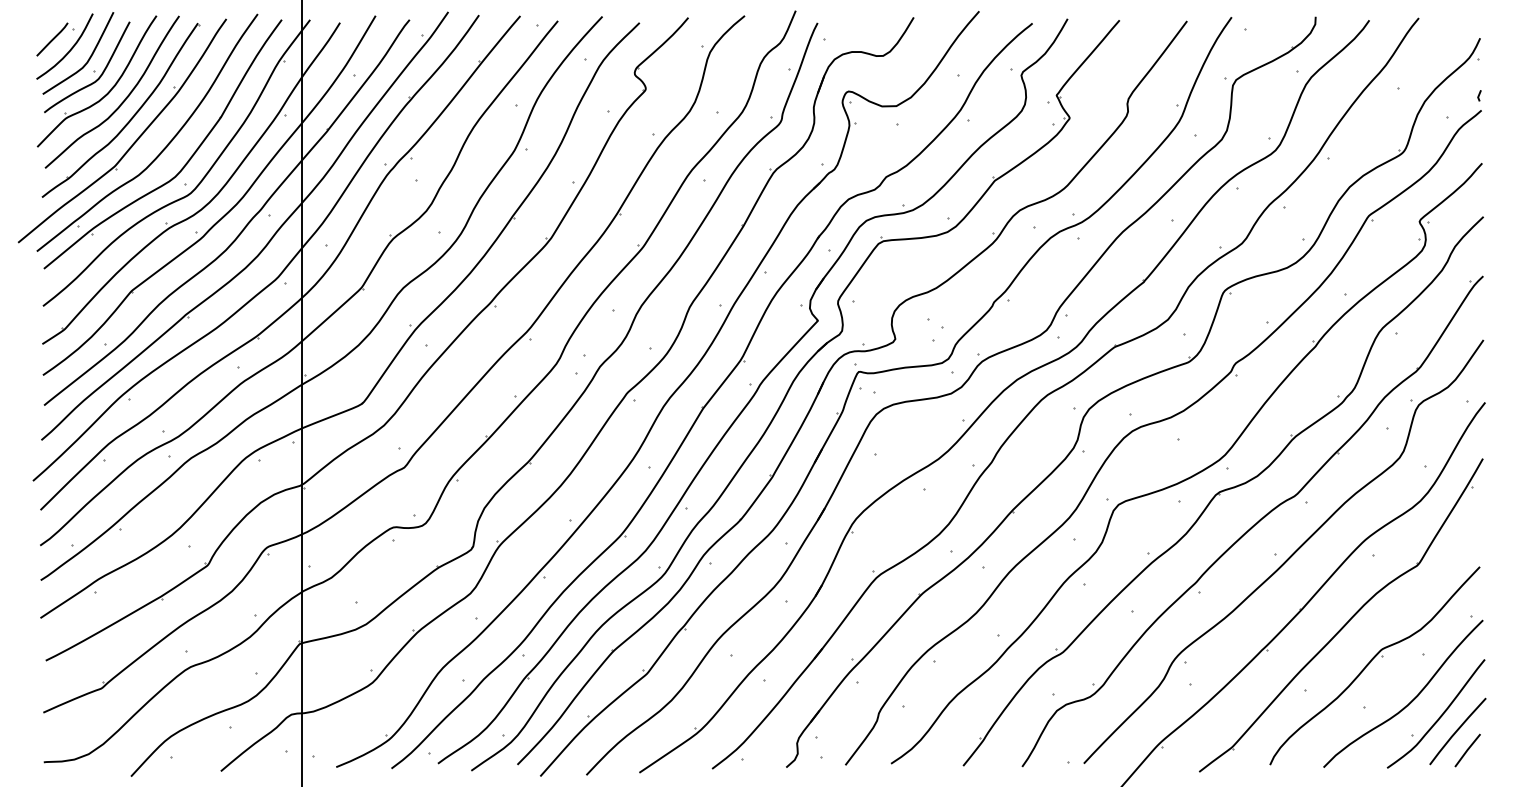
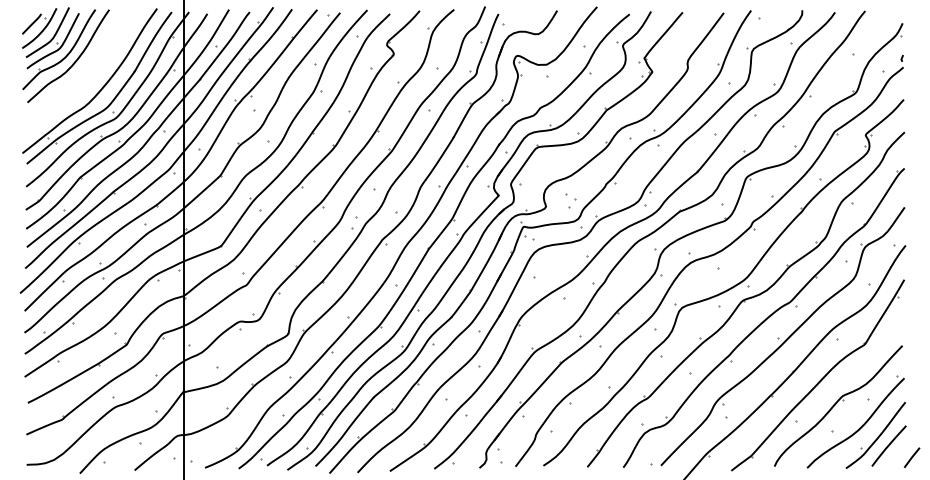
part: (122, 130) -> (74, 79), removed
line: (1468, 750) -> (912, 457), moved

